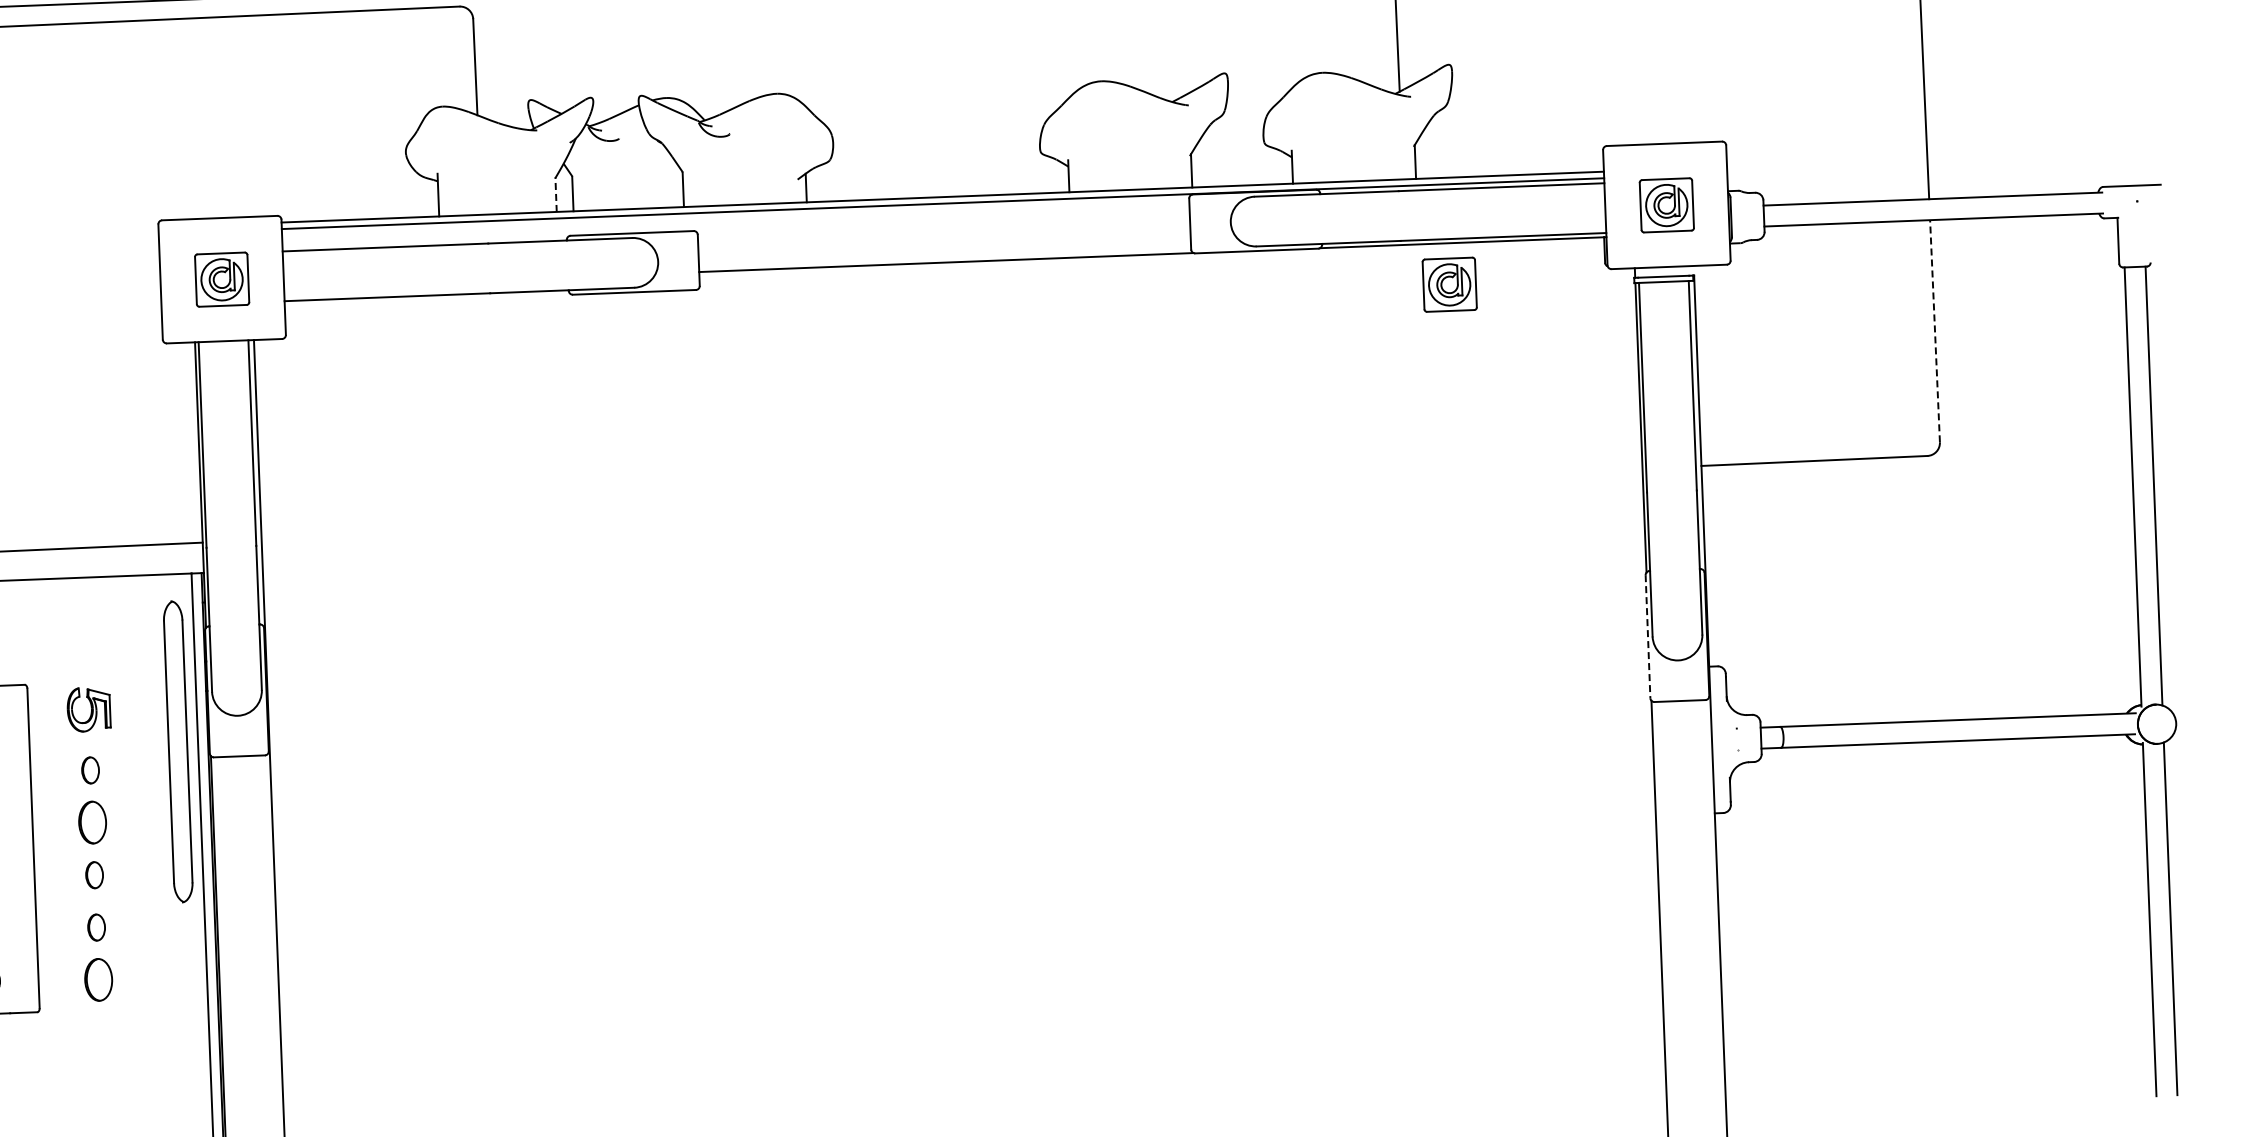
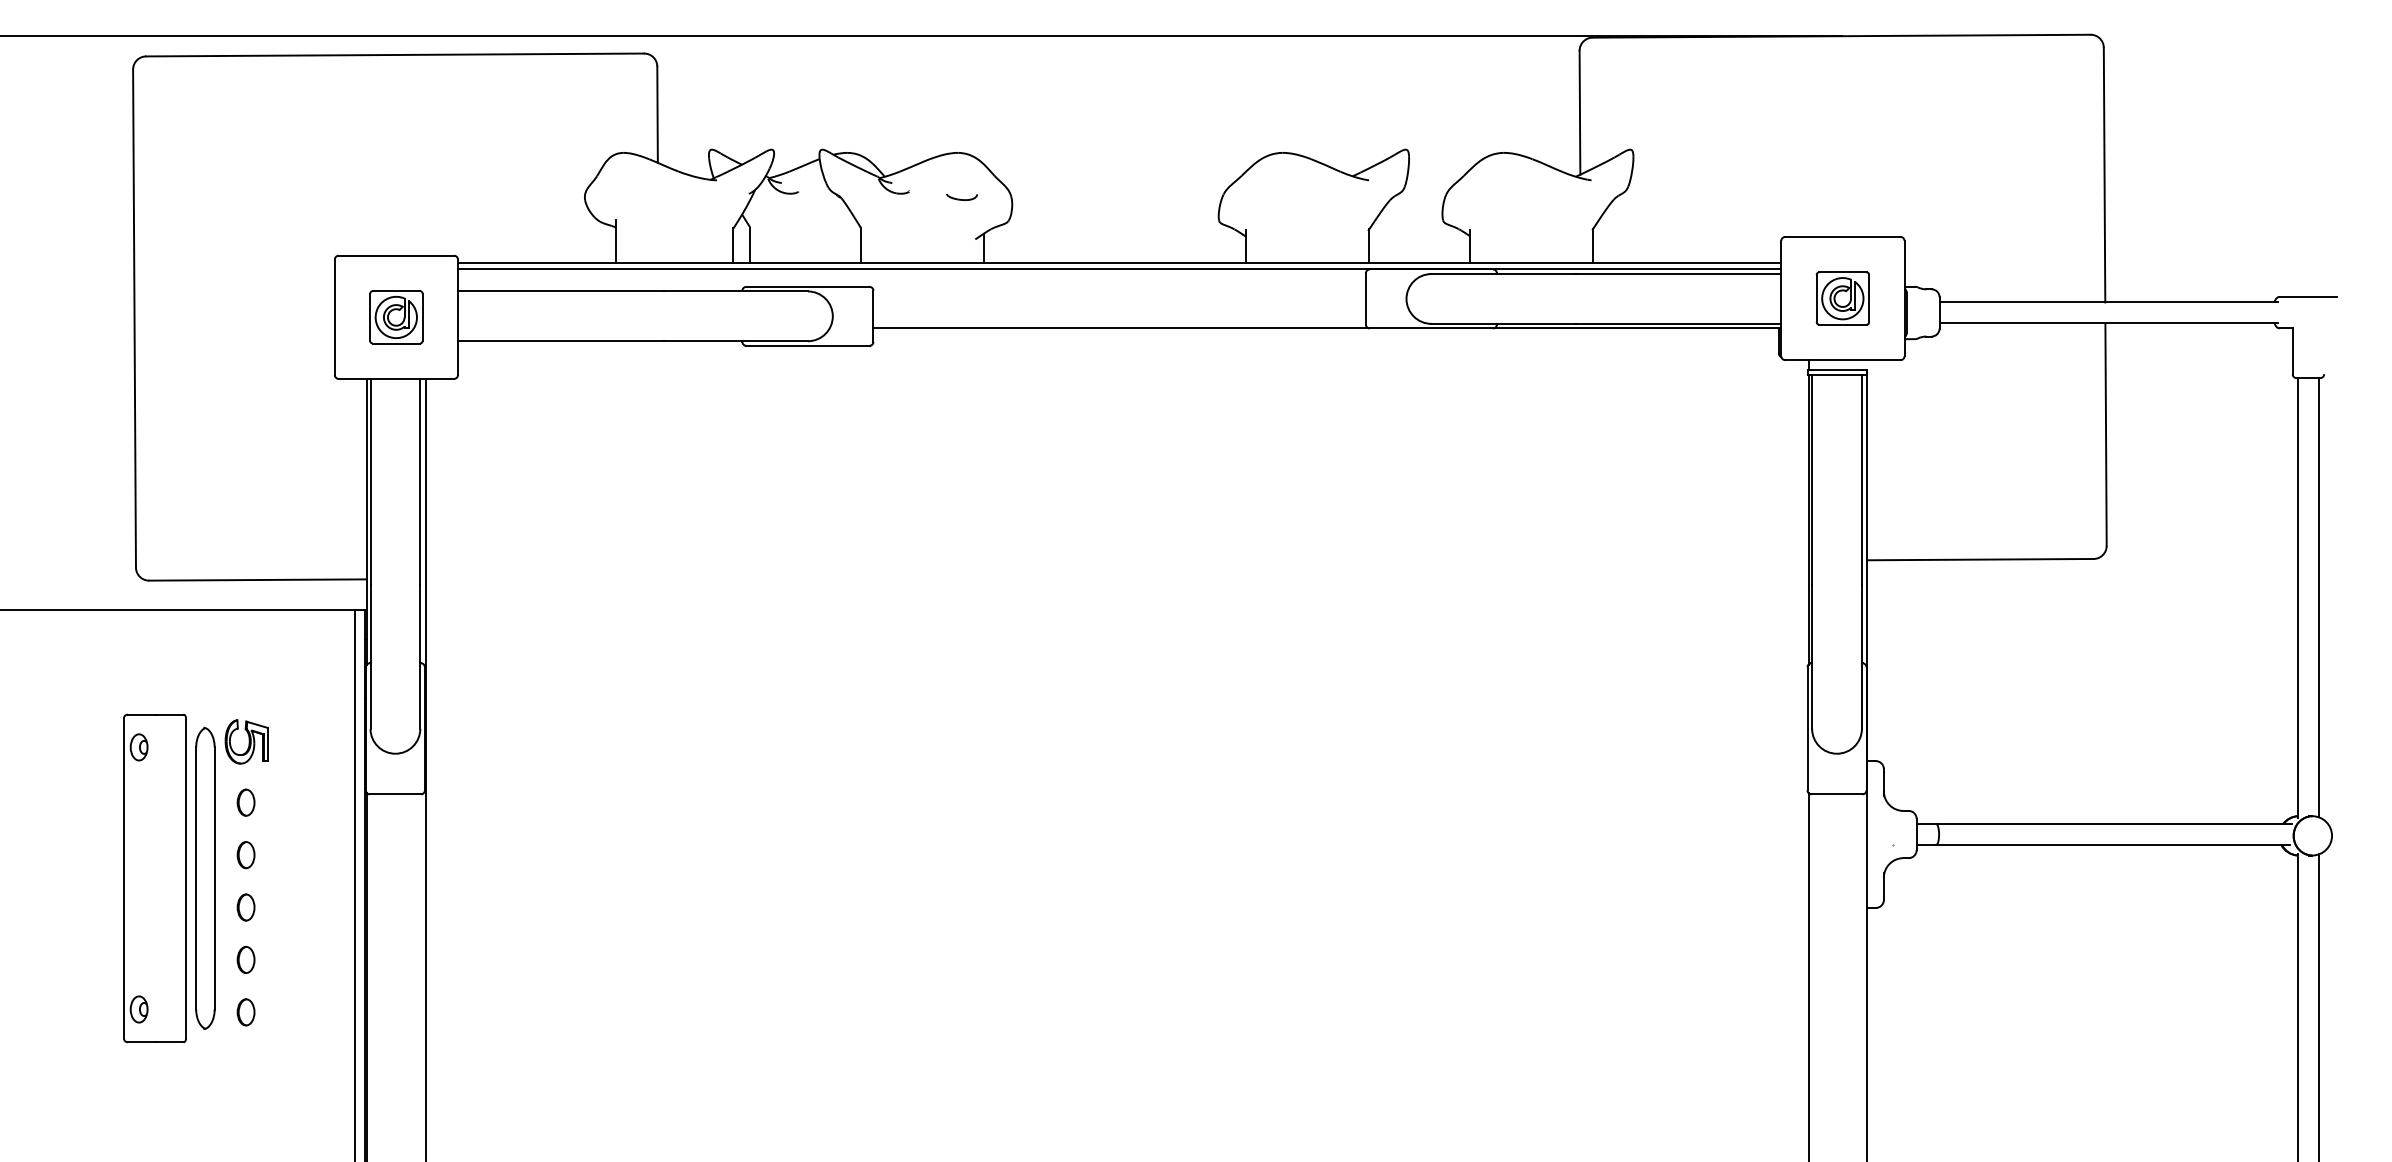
part: (782, 138) -> (961, 197), added
line: (556, 193) -> (733, 244), dashed -> solid
part: (1449, 284) -> (1622, 369), removed
line: (1935, 331) -> (2106, 434), dashed -> solid
line: (1647, 636) -> (1807, 728), dashed -> solid
part: (178, 750) -> (205, 877), moved
part: (92, 823) -> (245, 855), size x0.62
part: (98, 980) -> (245, 1012), size x0.62

